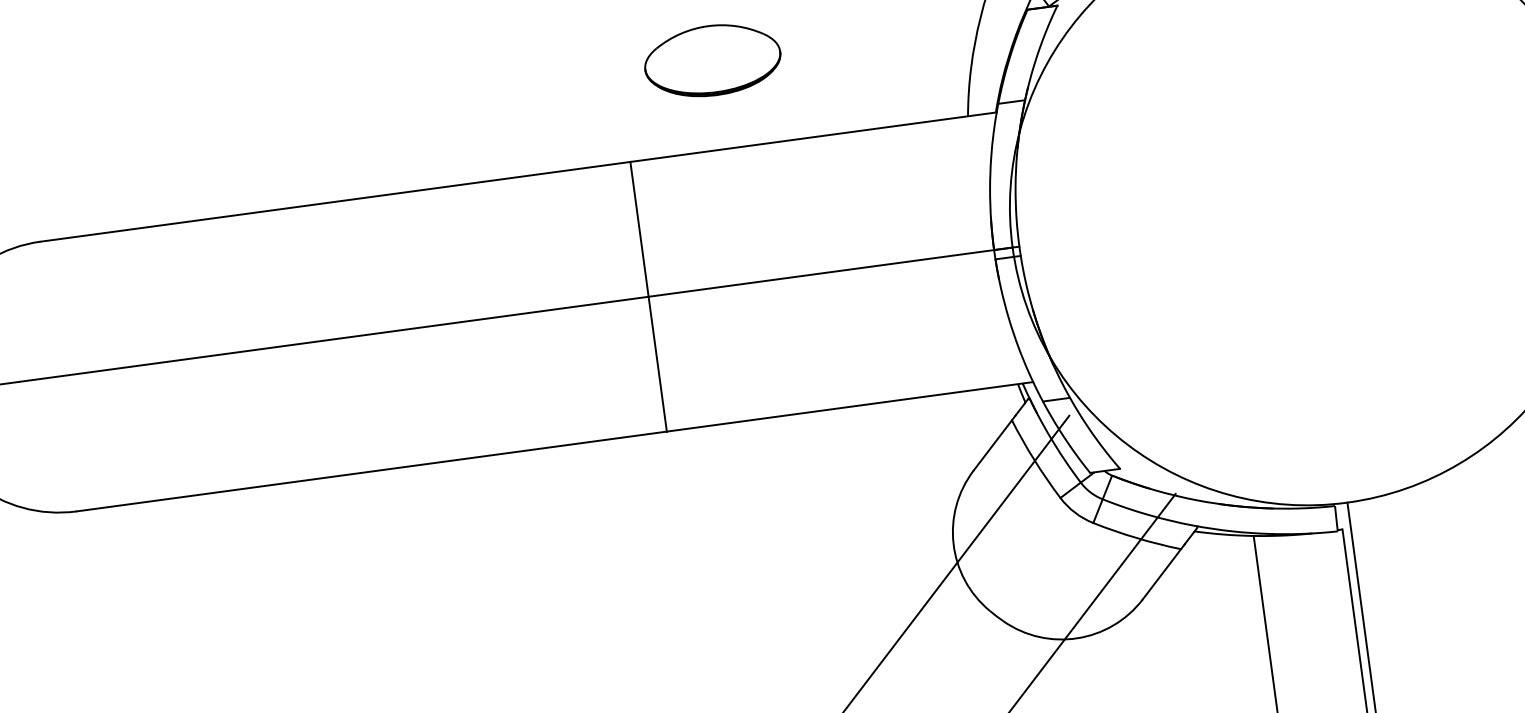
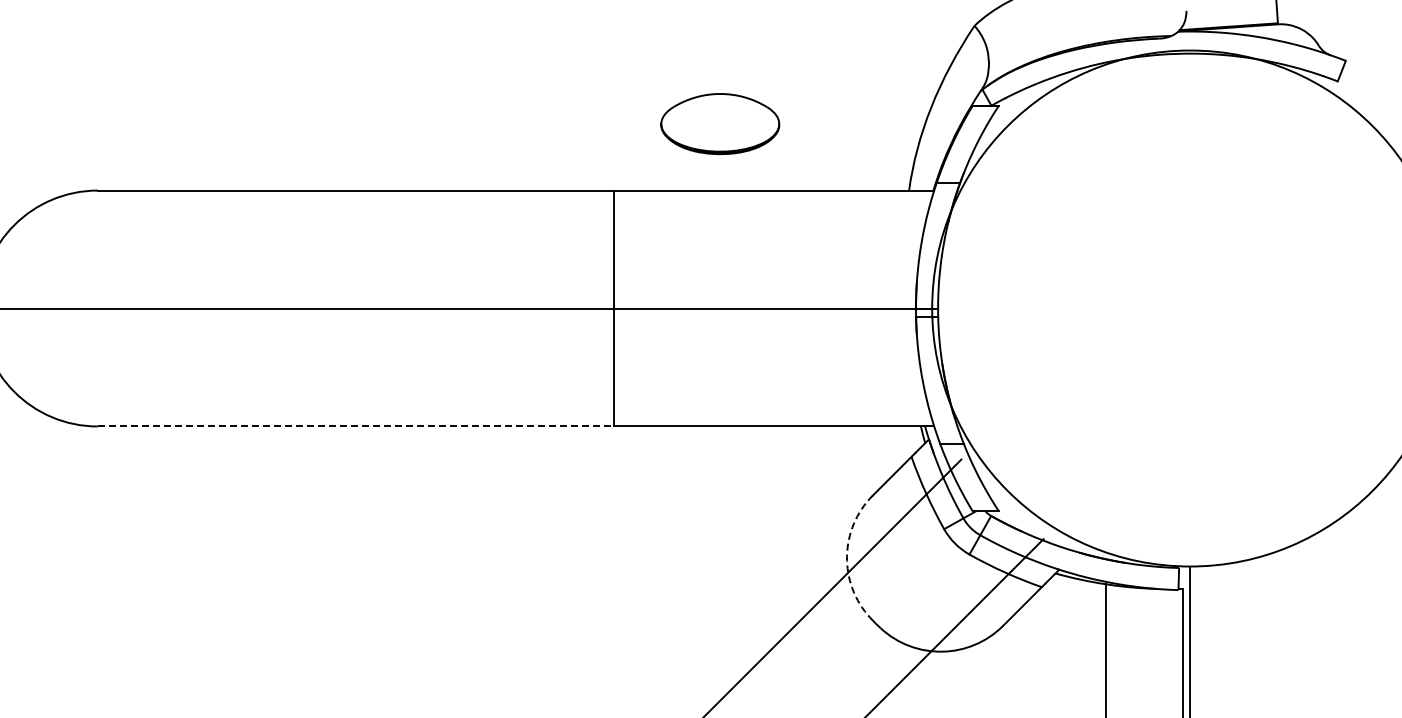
part: (713, 61) -> (720, 124), moved
line: (371, 471) -> (355, 426), solid -> dashed
arc: (954, 544) -> (847, 556), solid -> dashed

